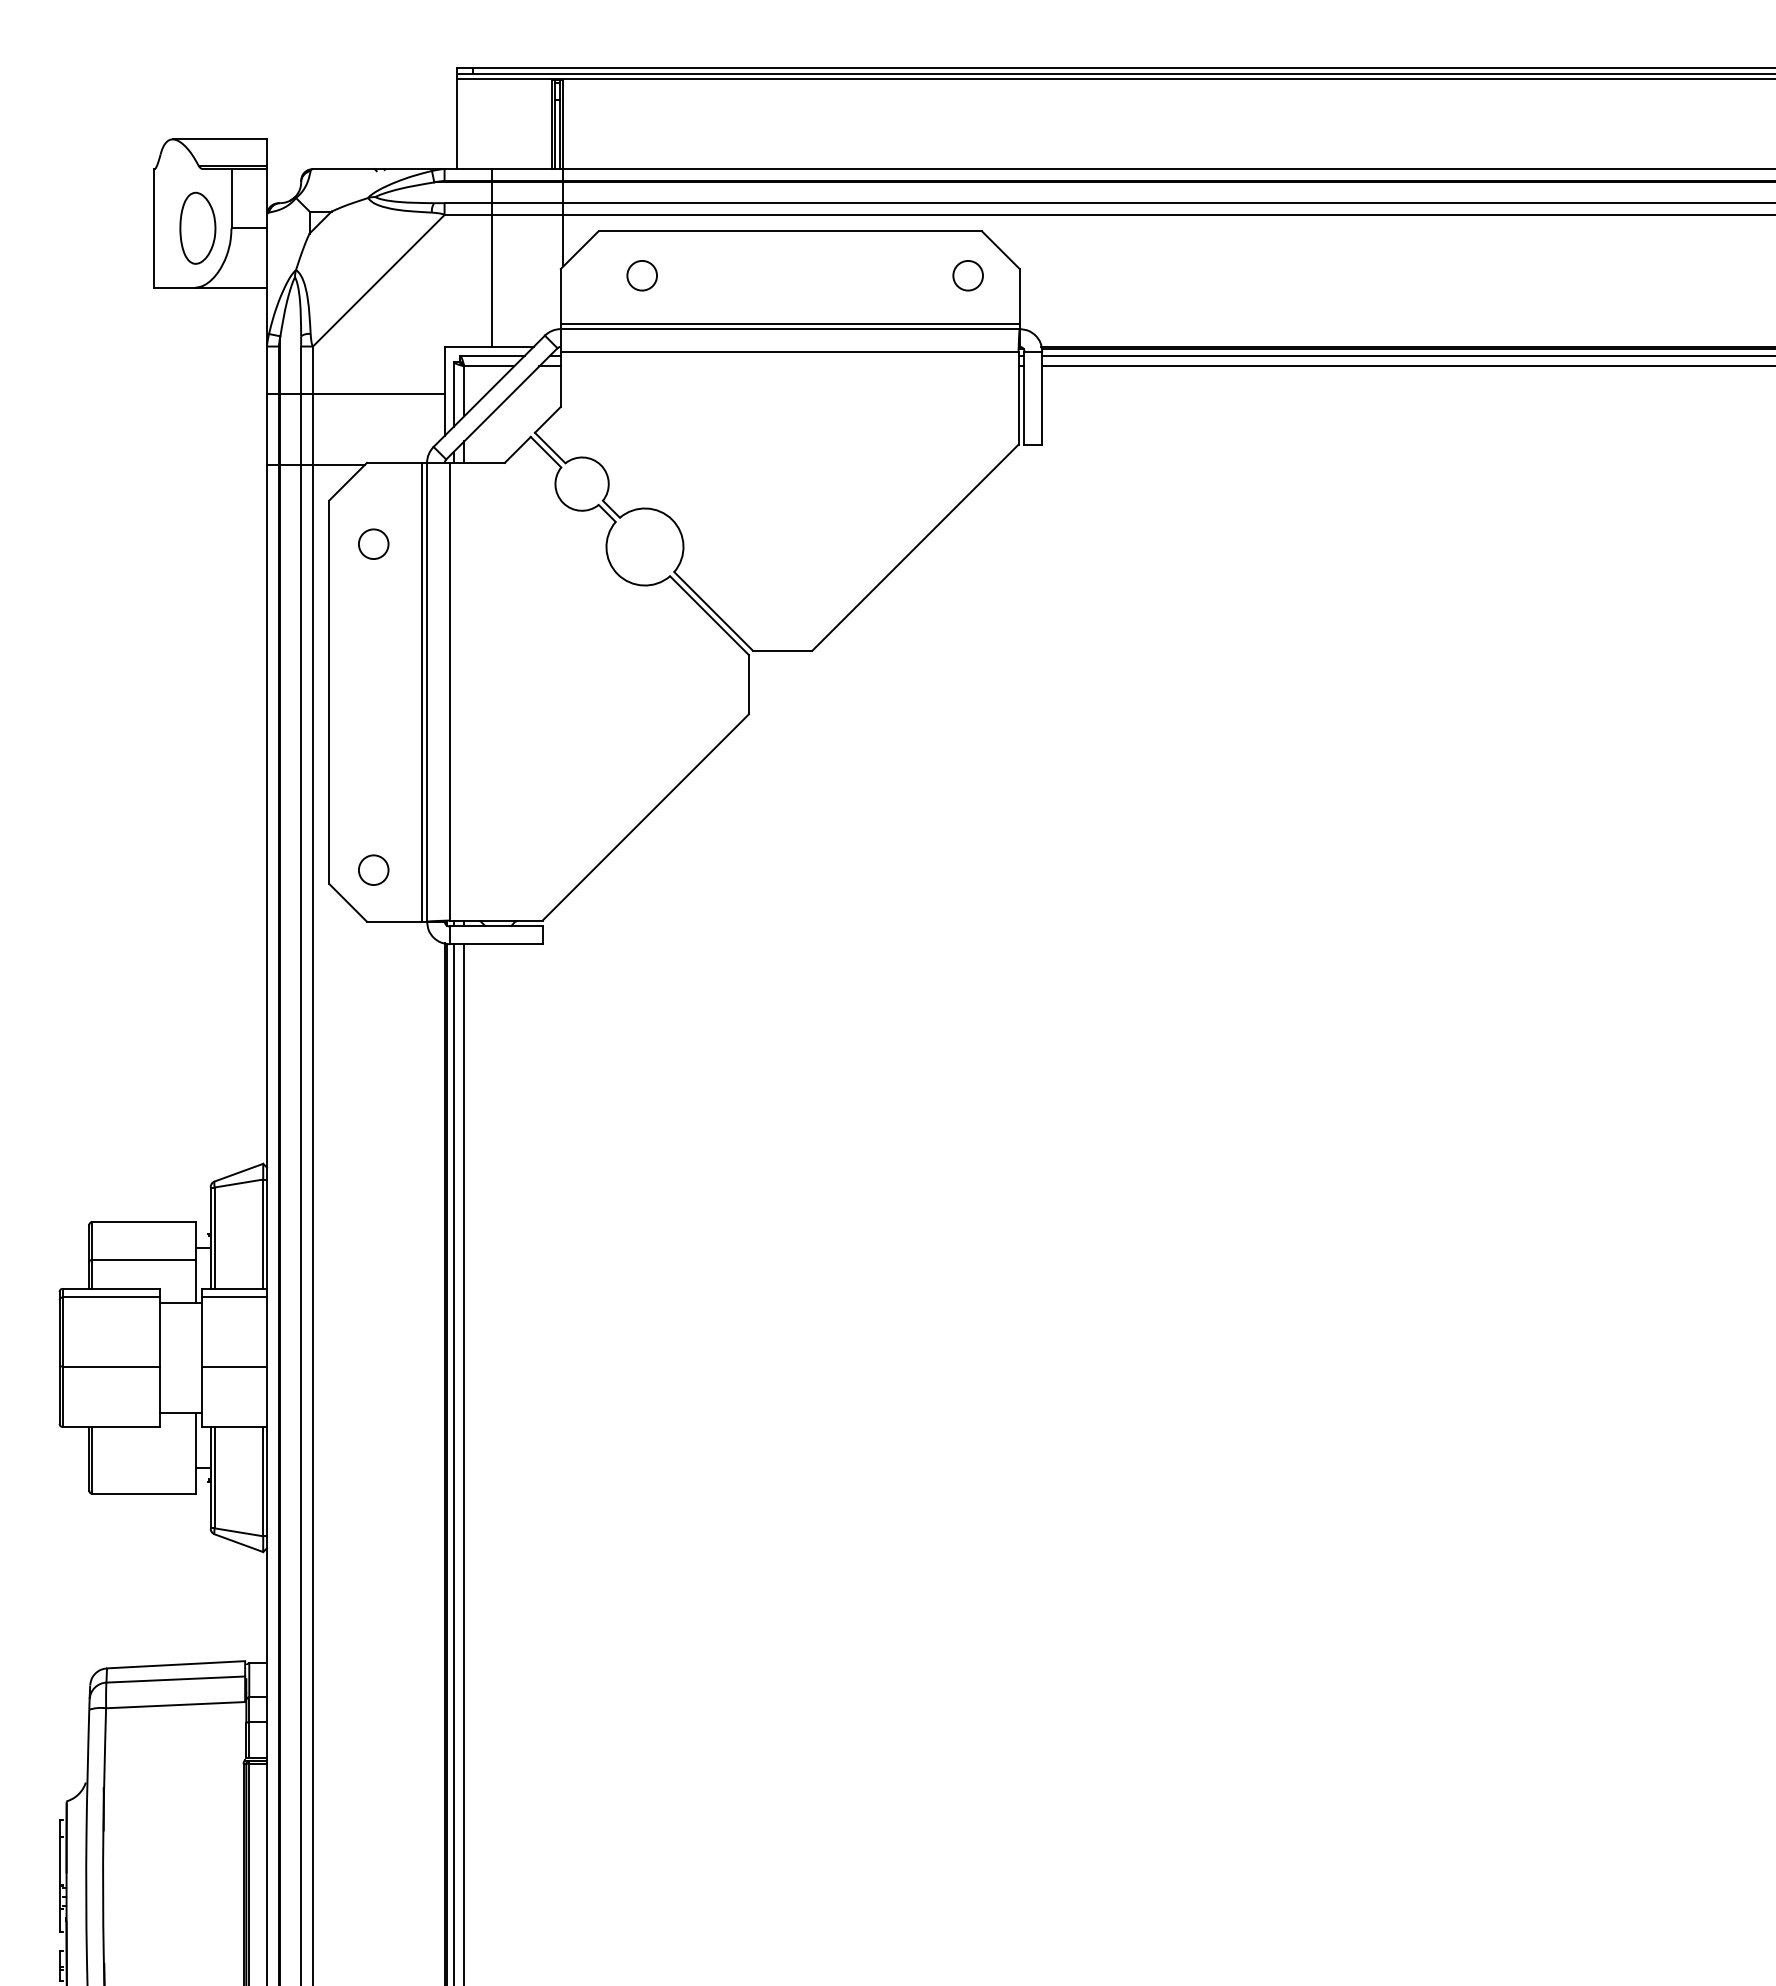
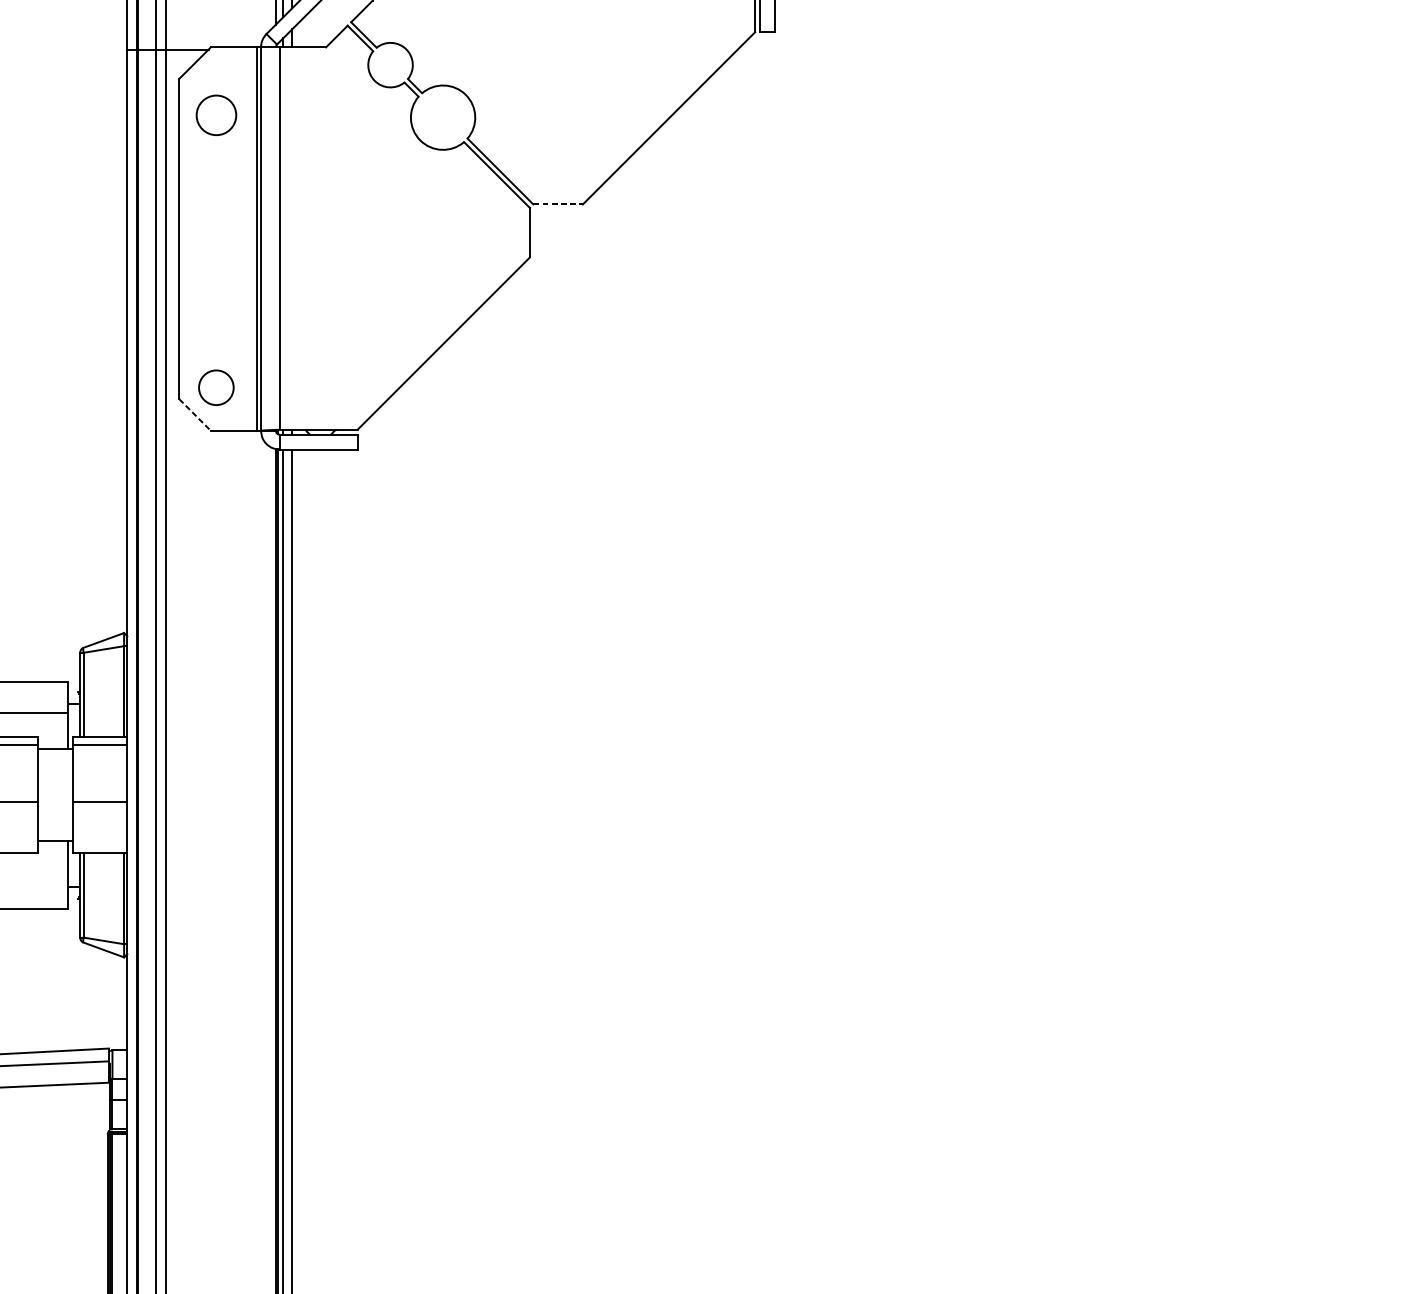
circle: (373, 544) -> (216, 115), size x1.6
line: (782, 650) -> (557, 204), solid -> dashed
circle: (373, 869) -> (216, 387), size x1.4
line: (348, 902) -> (195, 414), solid -> dashed

